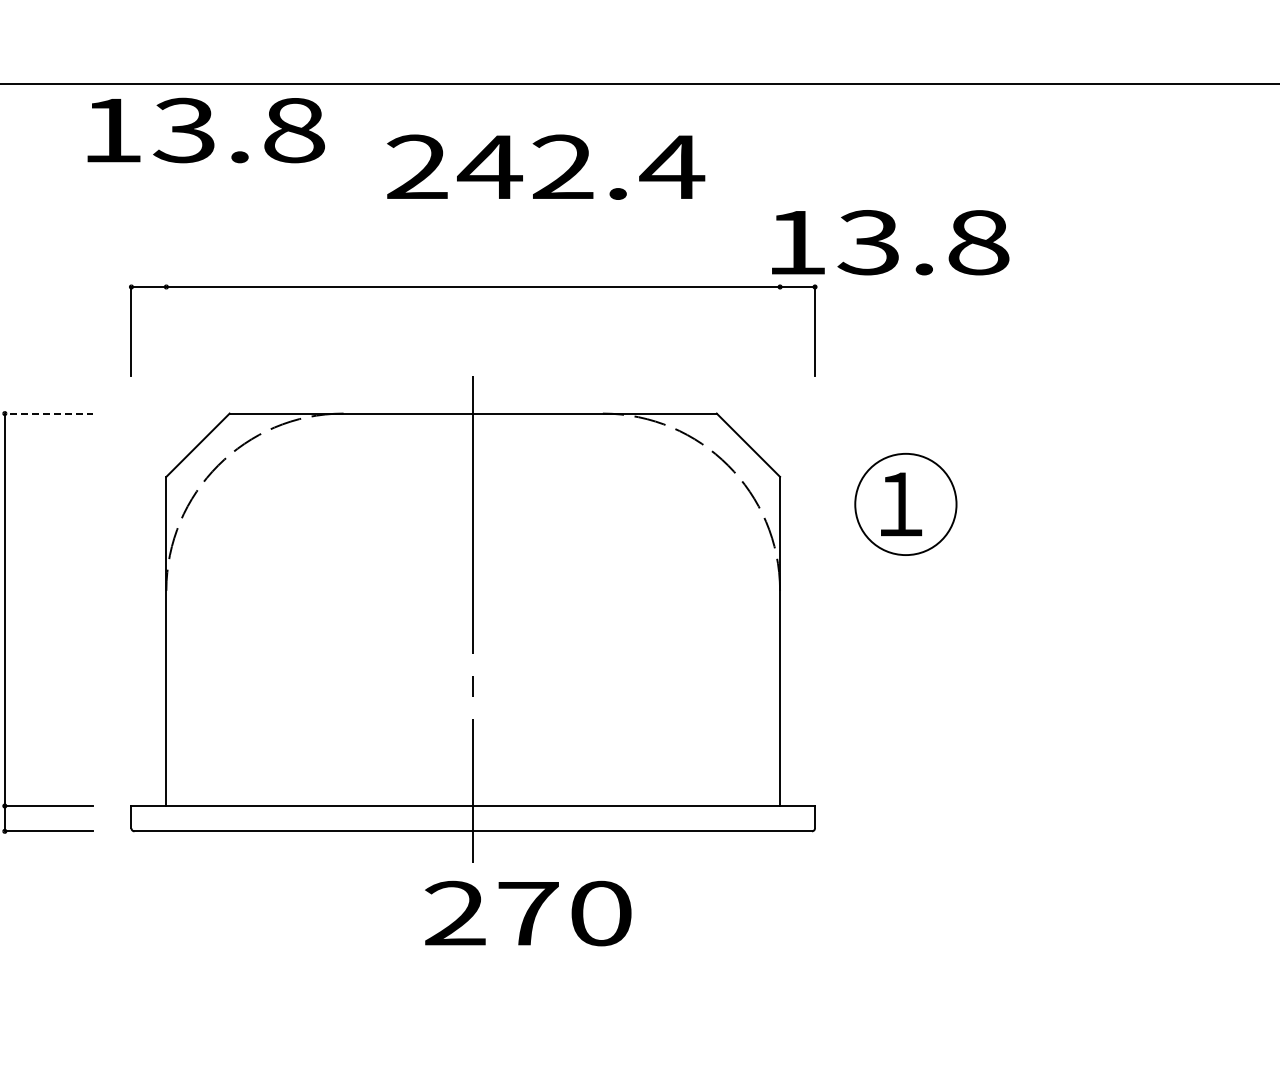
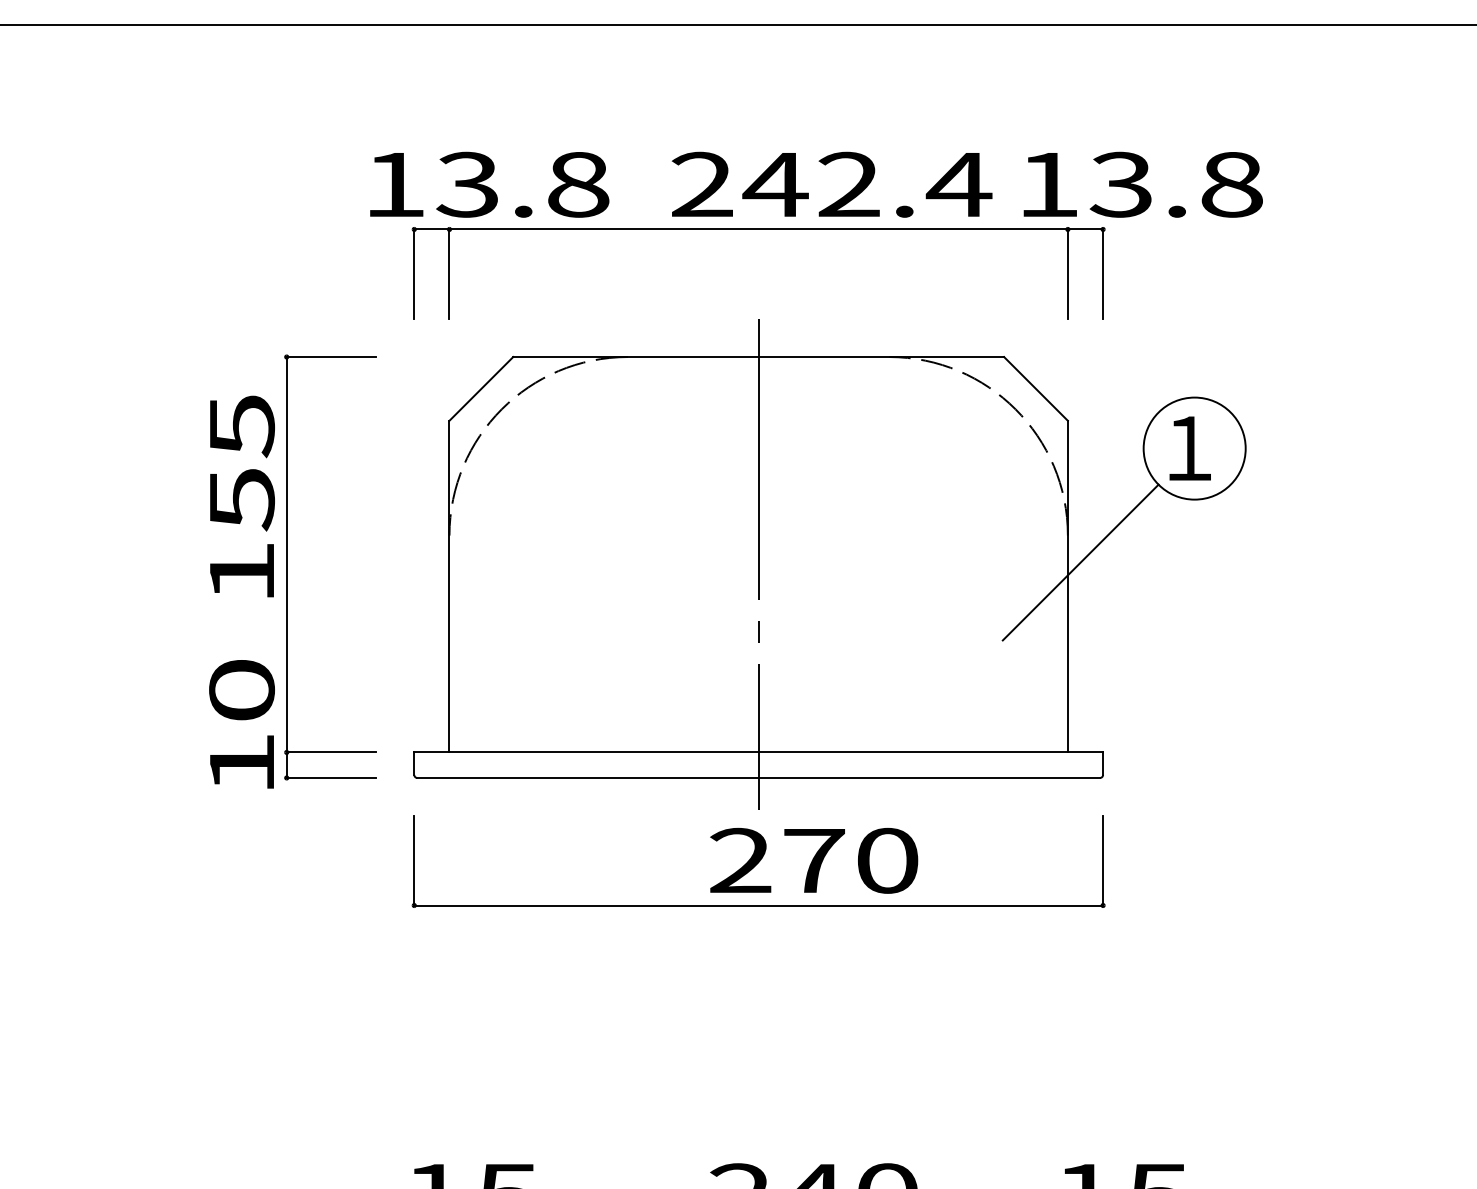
text: (206, 130) -> (489, 184), moved
text: (545, 166) -> (831, 184), moved
text: (889, 242) -> (1142, 184), moved
line: (166, 330) -> (449, 273), added
line: (779, 330) -> (1067, 273), added
line: (49, 414) -> (331, 357), dashed -> solid
line: (792, 617) -> (1080, 562), added
part: (473, 957) -> (758, 905), added

